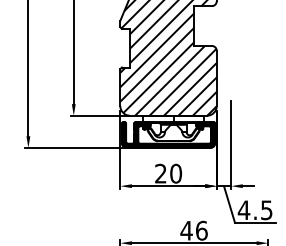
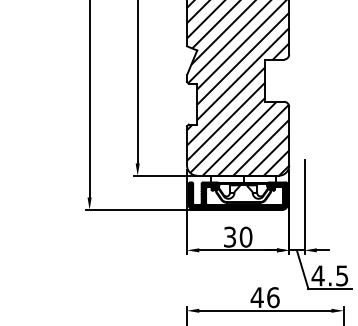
text: (161, 174) -> (230, 237), 20 -> 30

